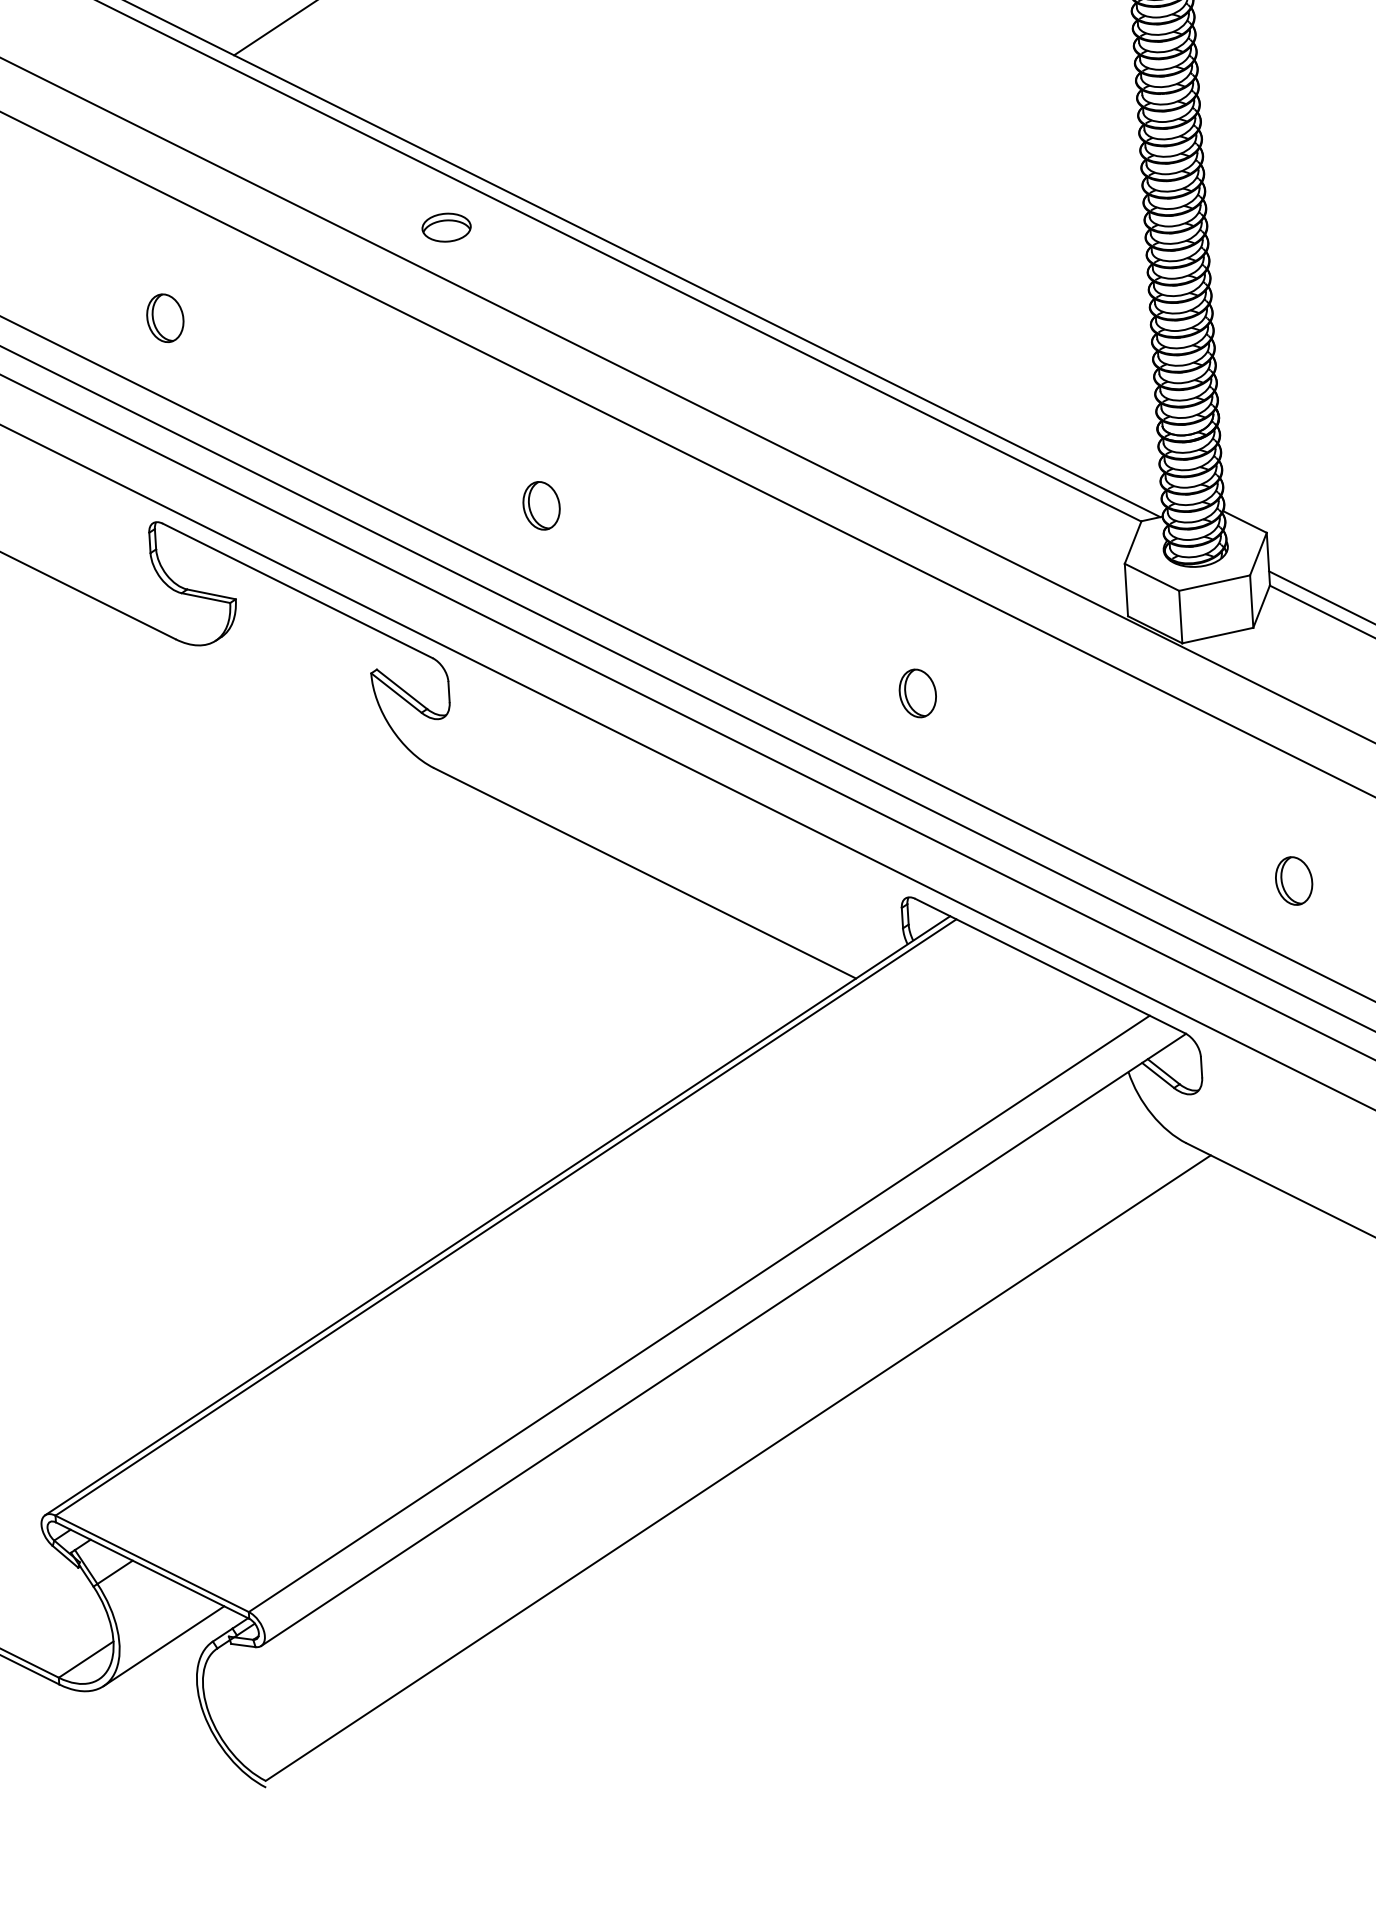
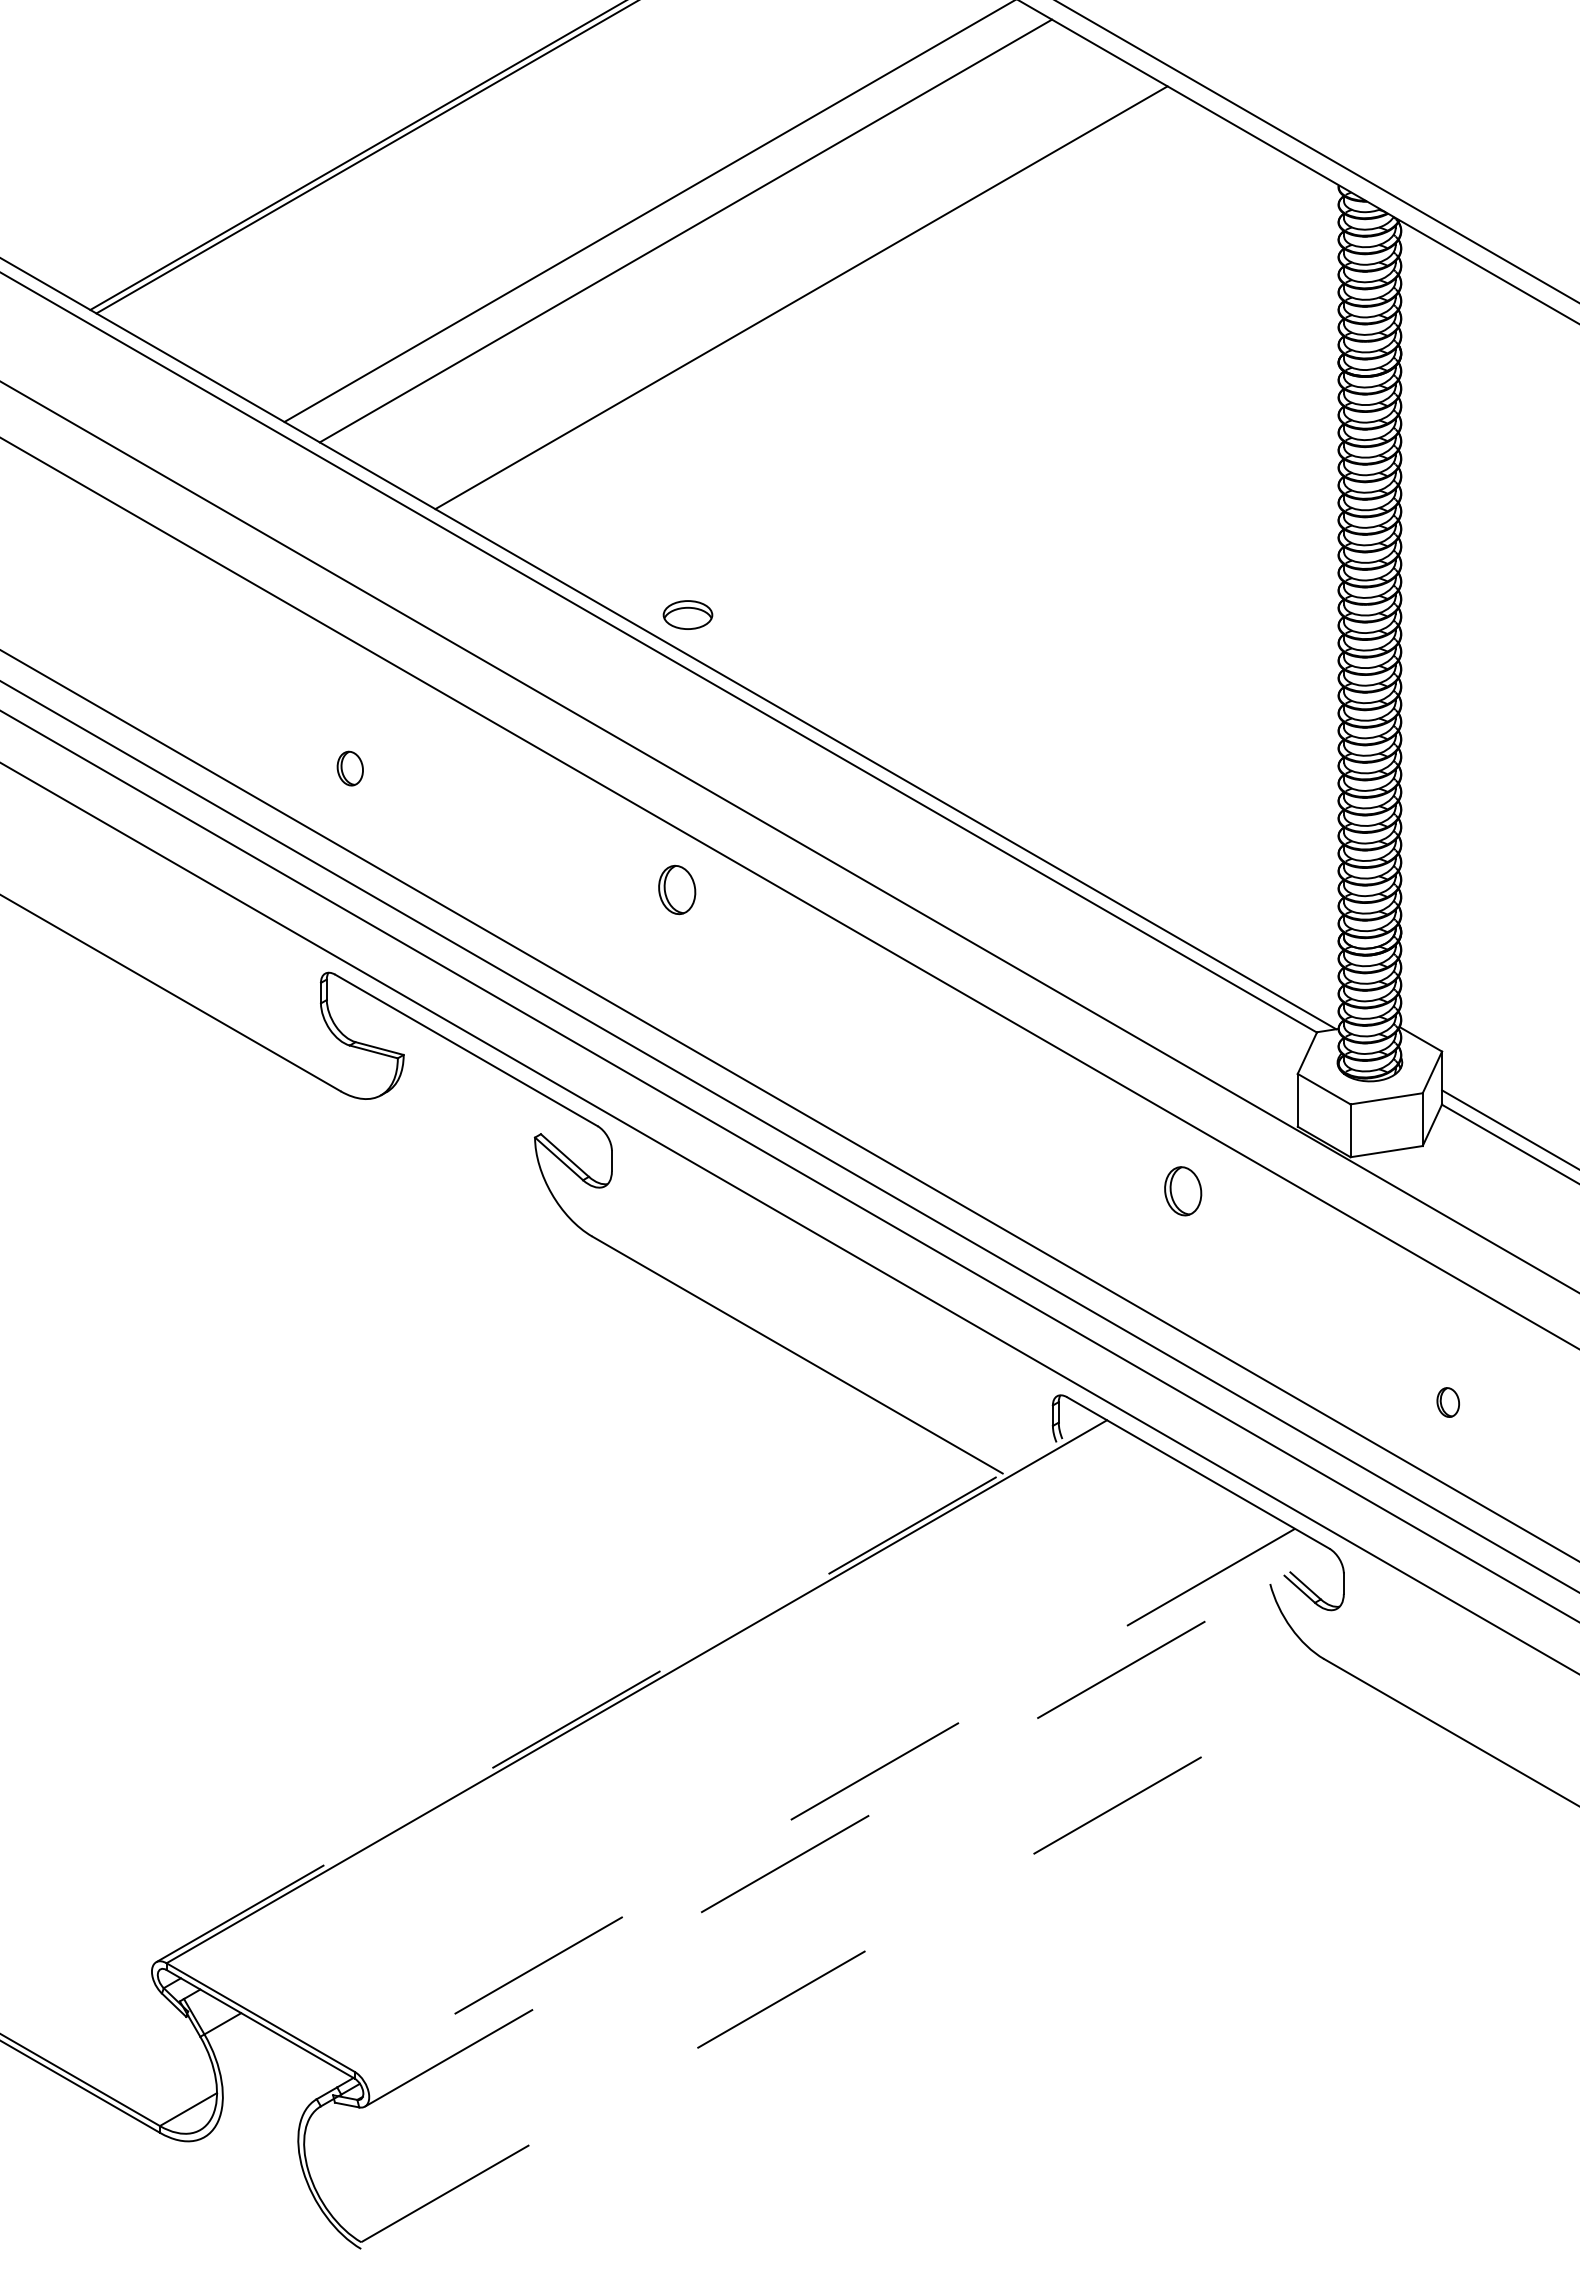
part: (446, 227) -> (687, 614), moved
part: (165, 318) -> (350, 768), size x0.7
part: (541, 506) -> (677, 890), moved
part: (918, 693) -> (1183, 1191), moved
part: (1294, 880) -> (1448, 1402), size x0.6
line: (498, 1215) -> (629, 1689), solid -> dashed
line: (698, 1314) -> (824, 1800), solid -> dashed
line: (724, 1339) -> (848, 1827), solid -> dashed
line: (738, 1468) -> (854, 1957), solid -> dashed
line: (164, 1645) -> (267, 2100), removed

